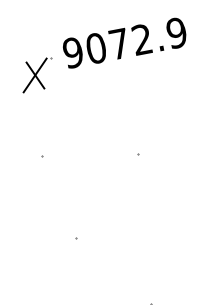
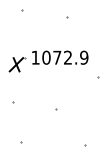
text: (72, 52) -> (35, 57), 9072.9 -> 1072.9

